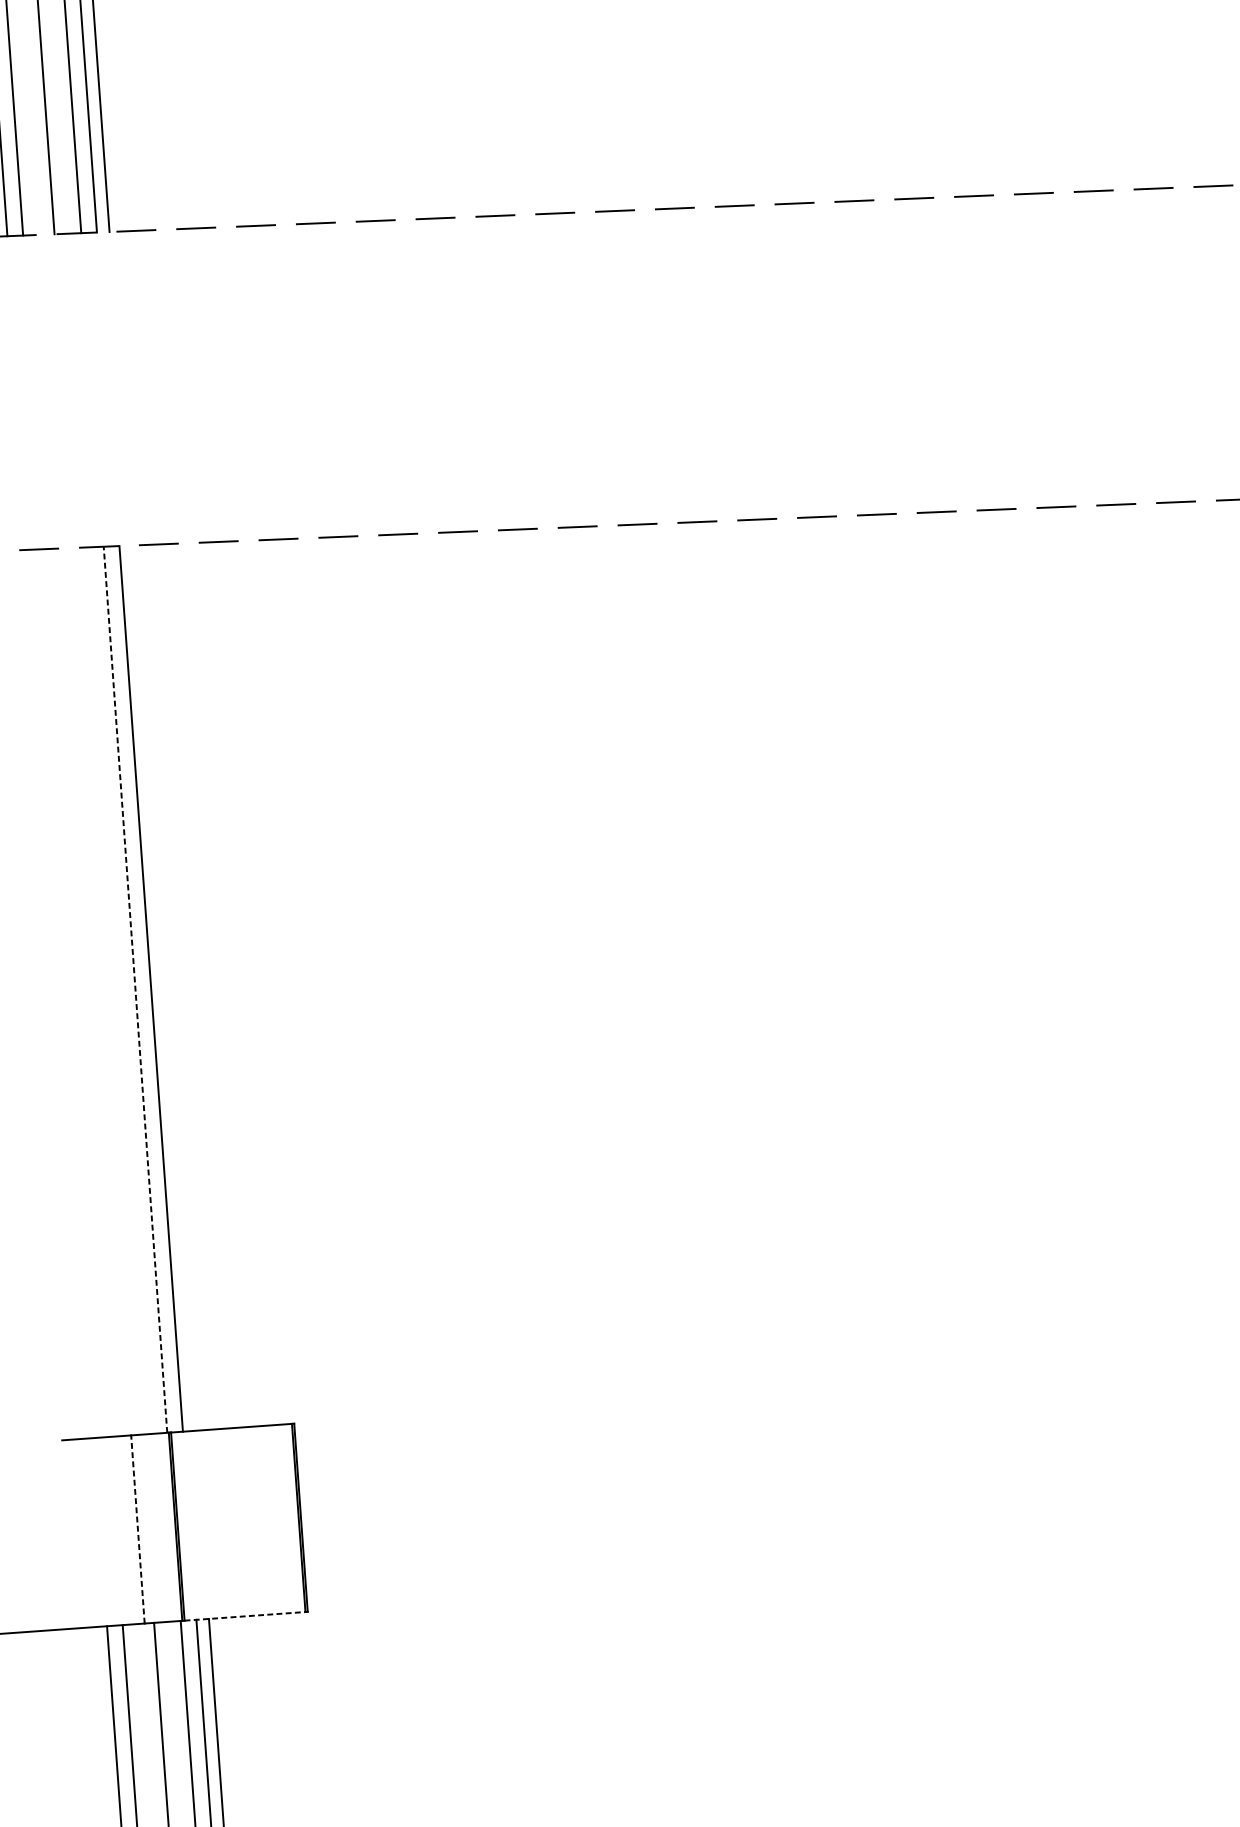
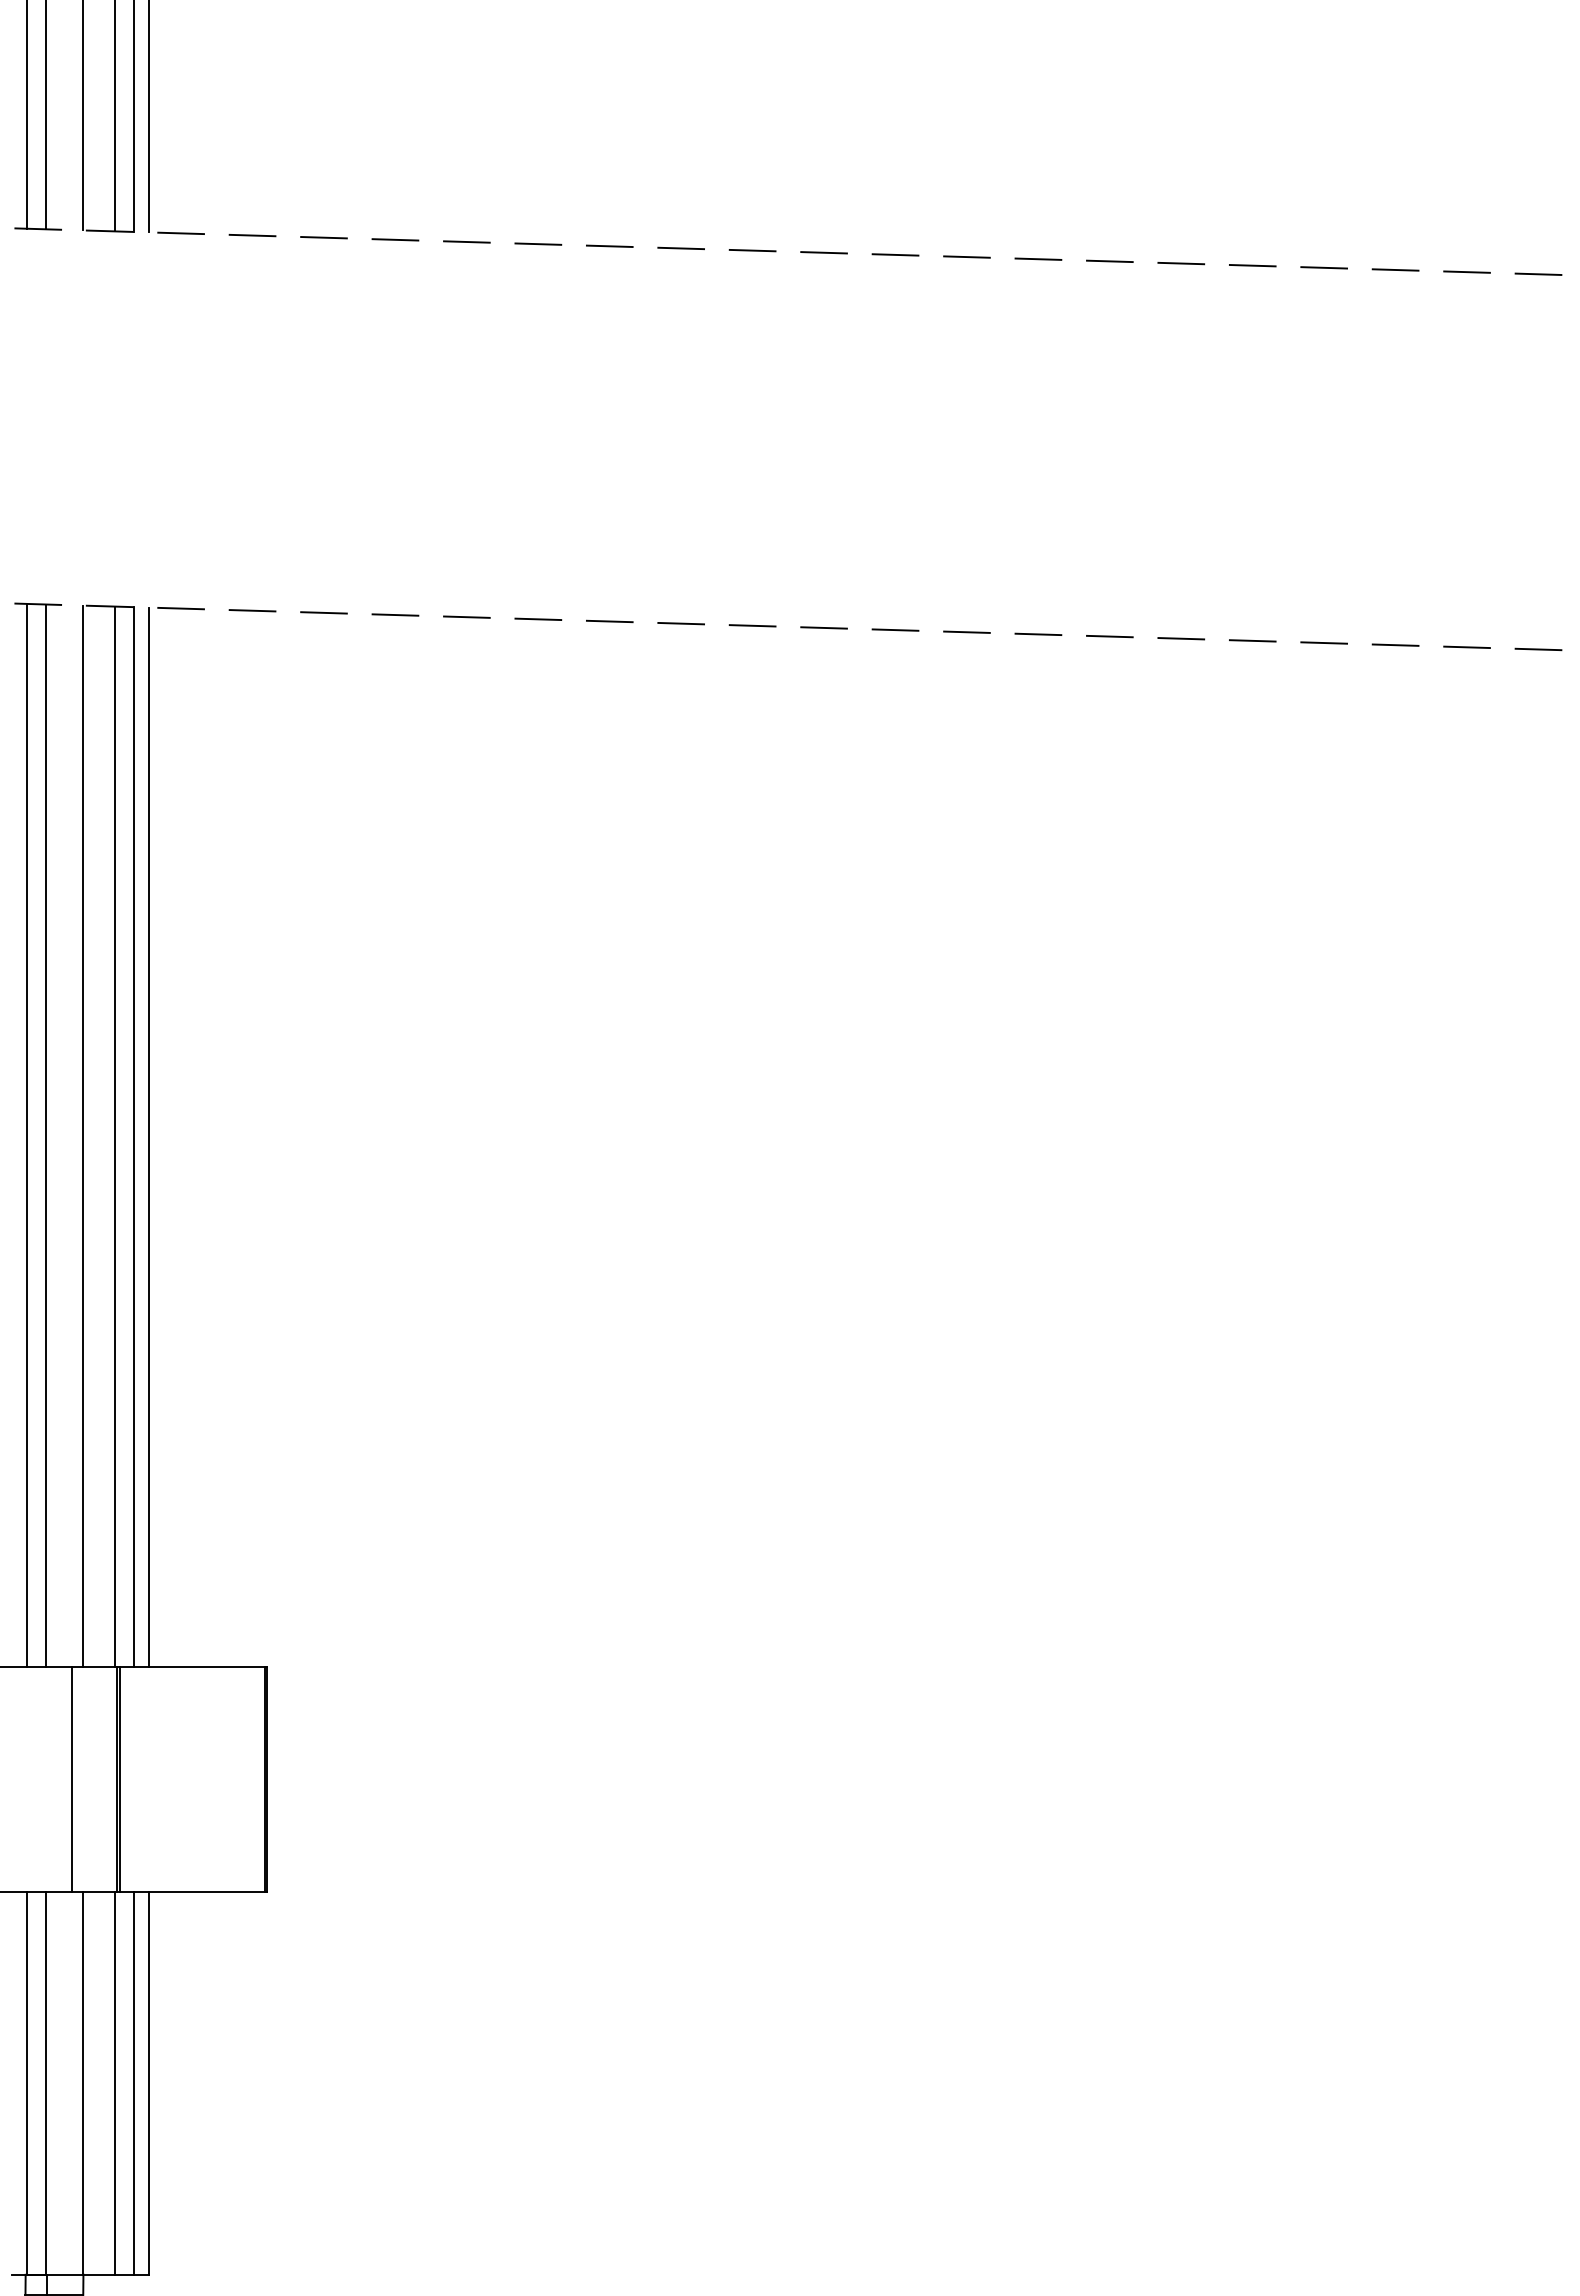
line: (164, 987) -> (149, 1136), added
line: (135, 989) -> (115, 1136), dashed -> solid
line: (108, 990) -> (83, 1135), added
line: (77, 992) -> (45, 1135), added
line: (61, 993) -> (27, 1134), added
line: (138, 1529) -> (72, 1779), dashed -> solid
line: (245, 1615) -> (192, 1891), dashed -> solid

